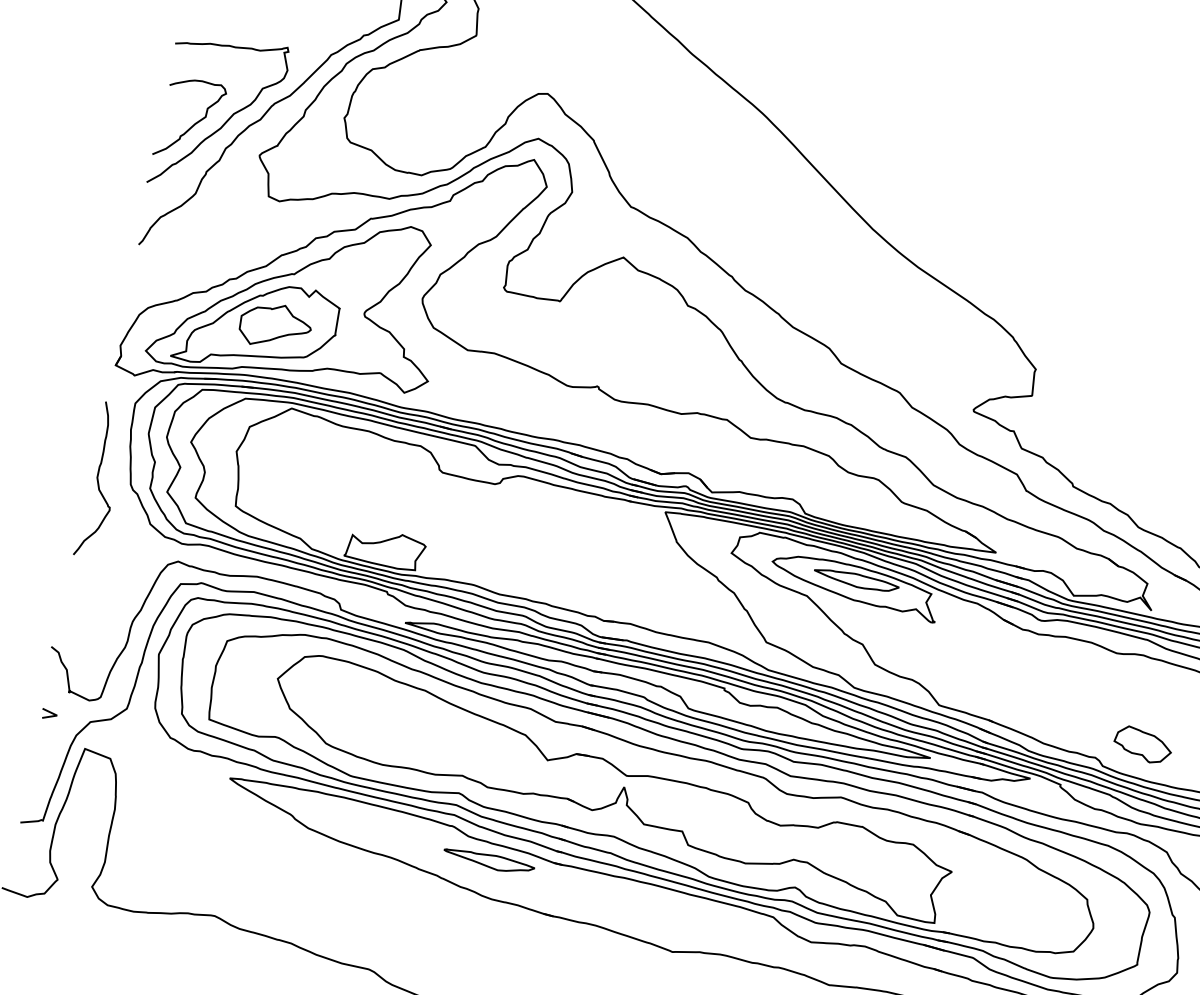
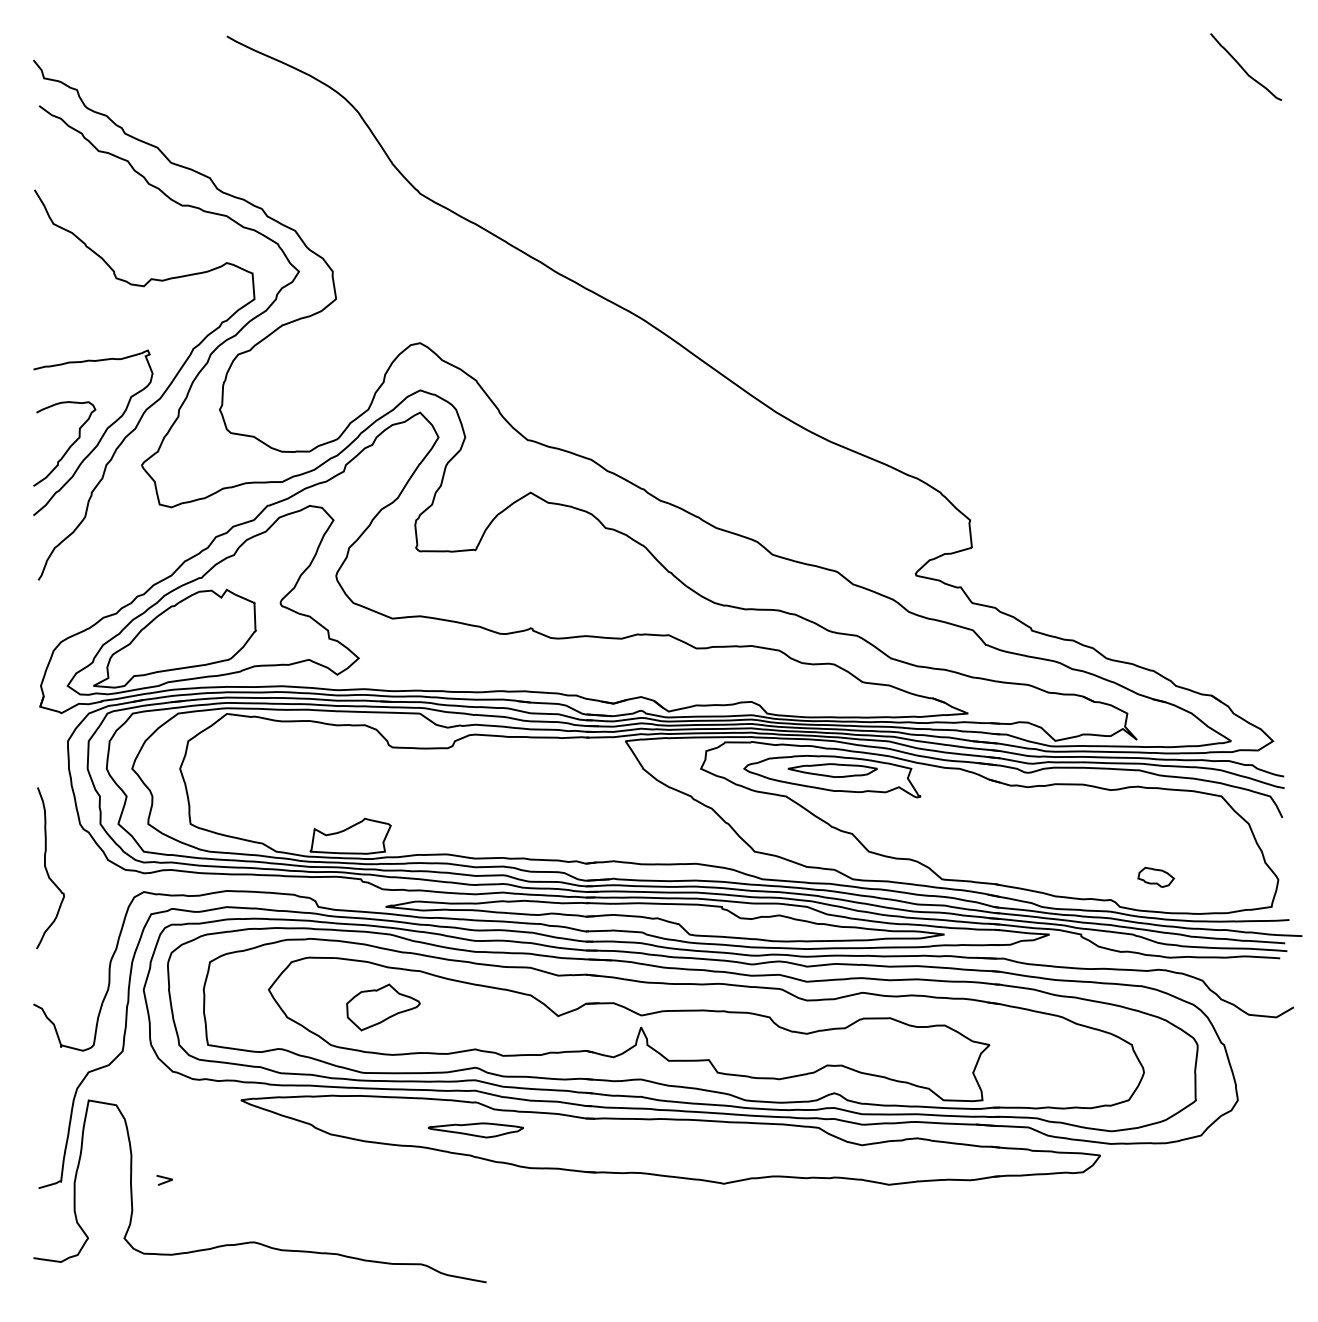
part: (275, 326) -> (383, 1007), moved
curve: (99, 481) -> (47, 869), moved
line: (49, 715) -> (164, 1181), moved
part: (1142, 745) -> (1155, 877), size x0.6
part: (488, 861) -> (475, 1130), moved

